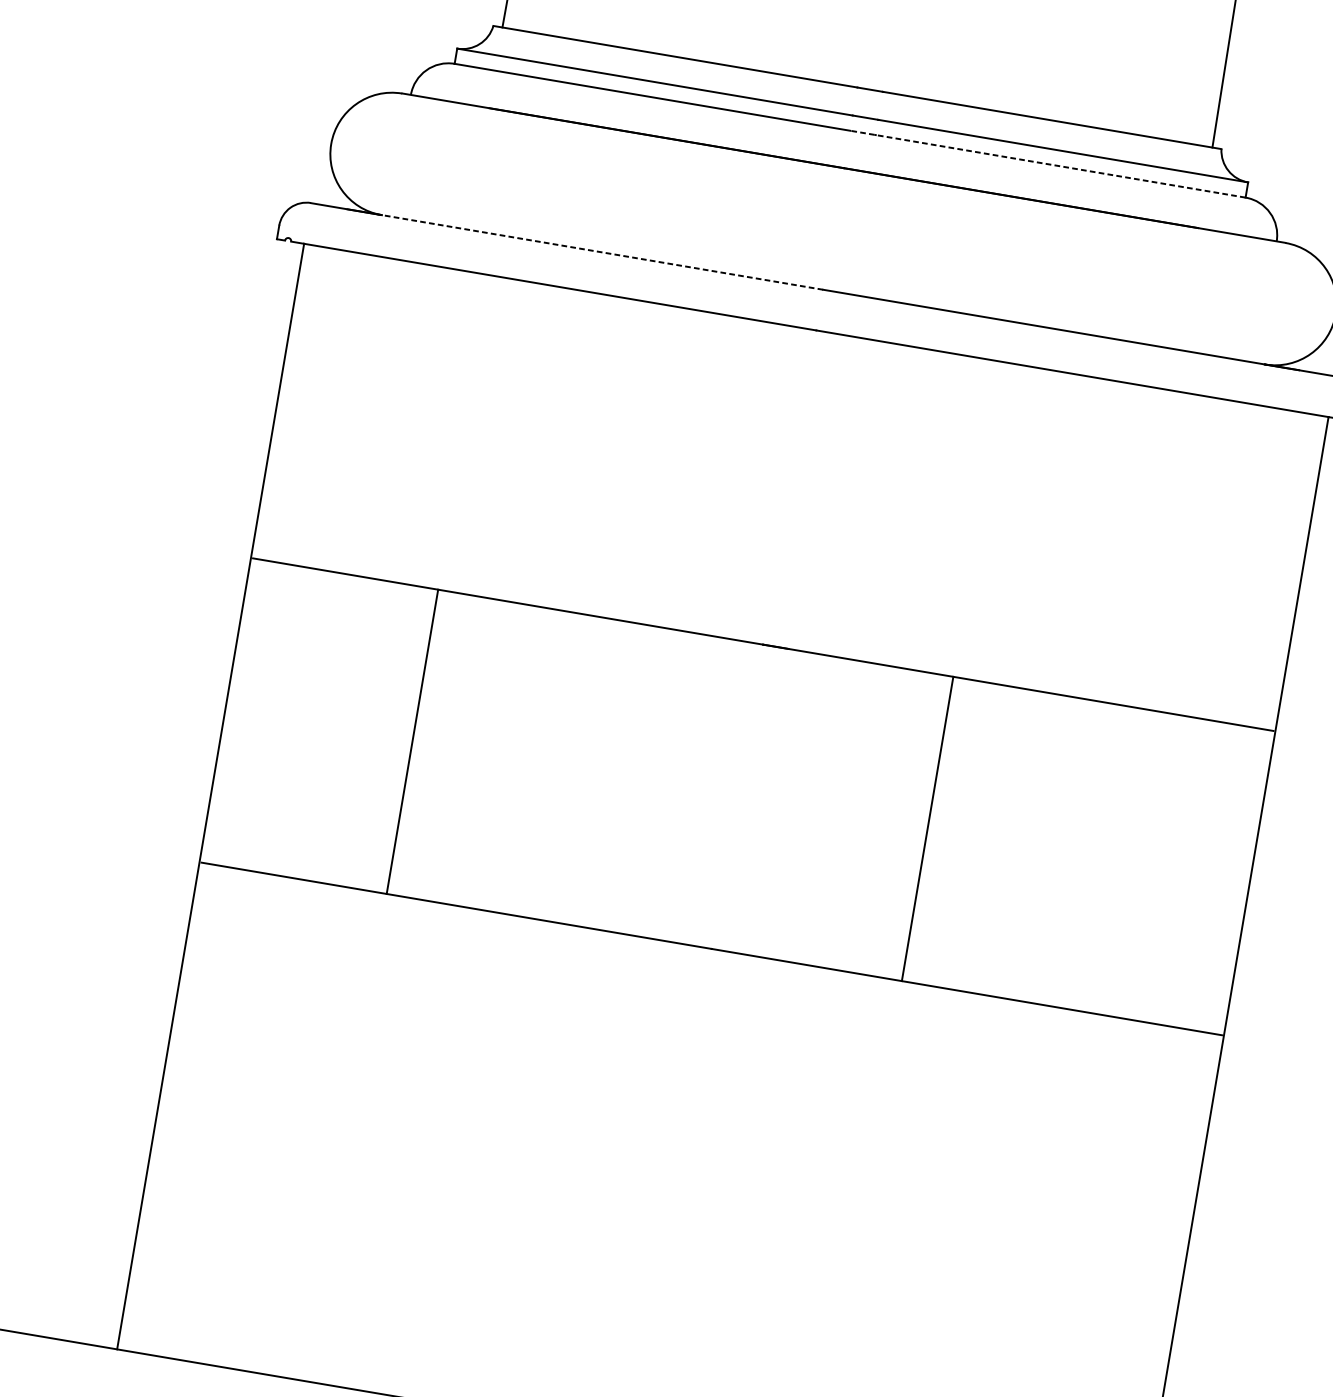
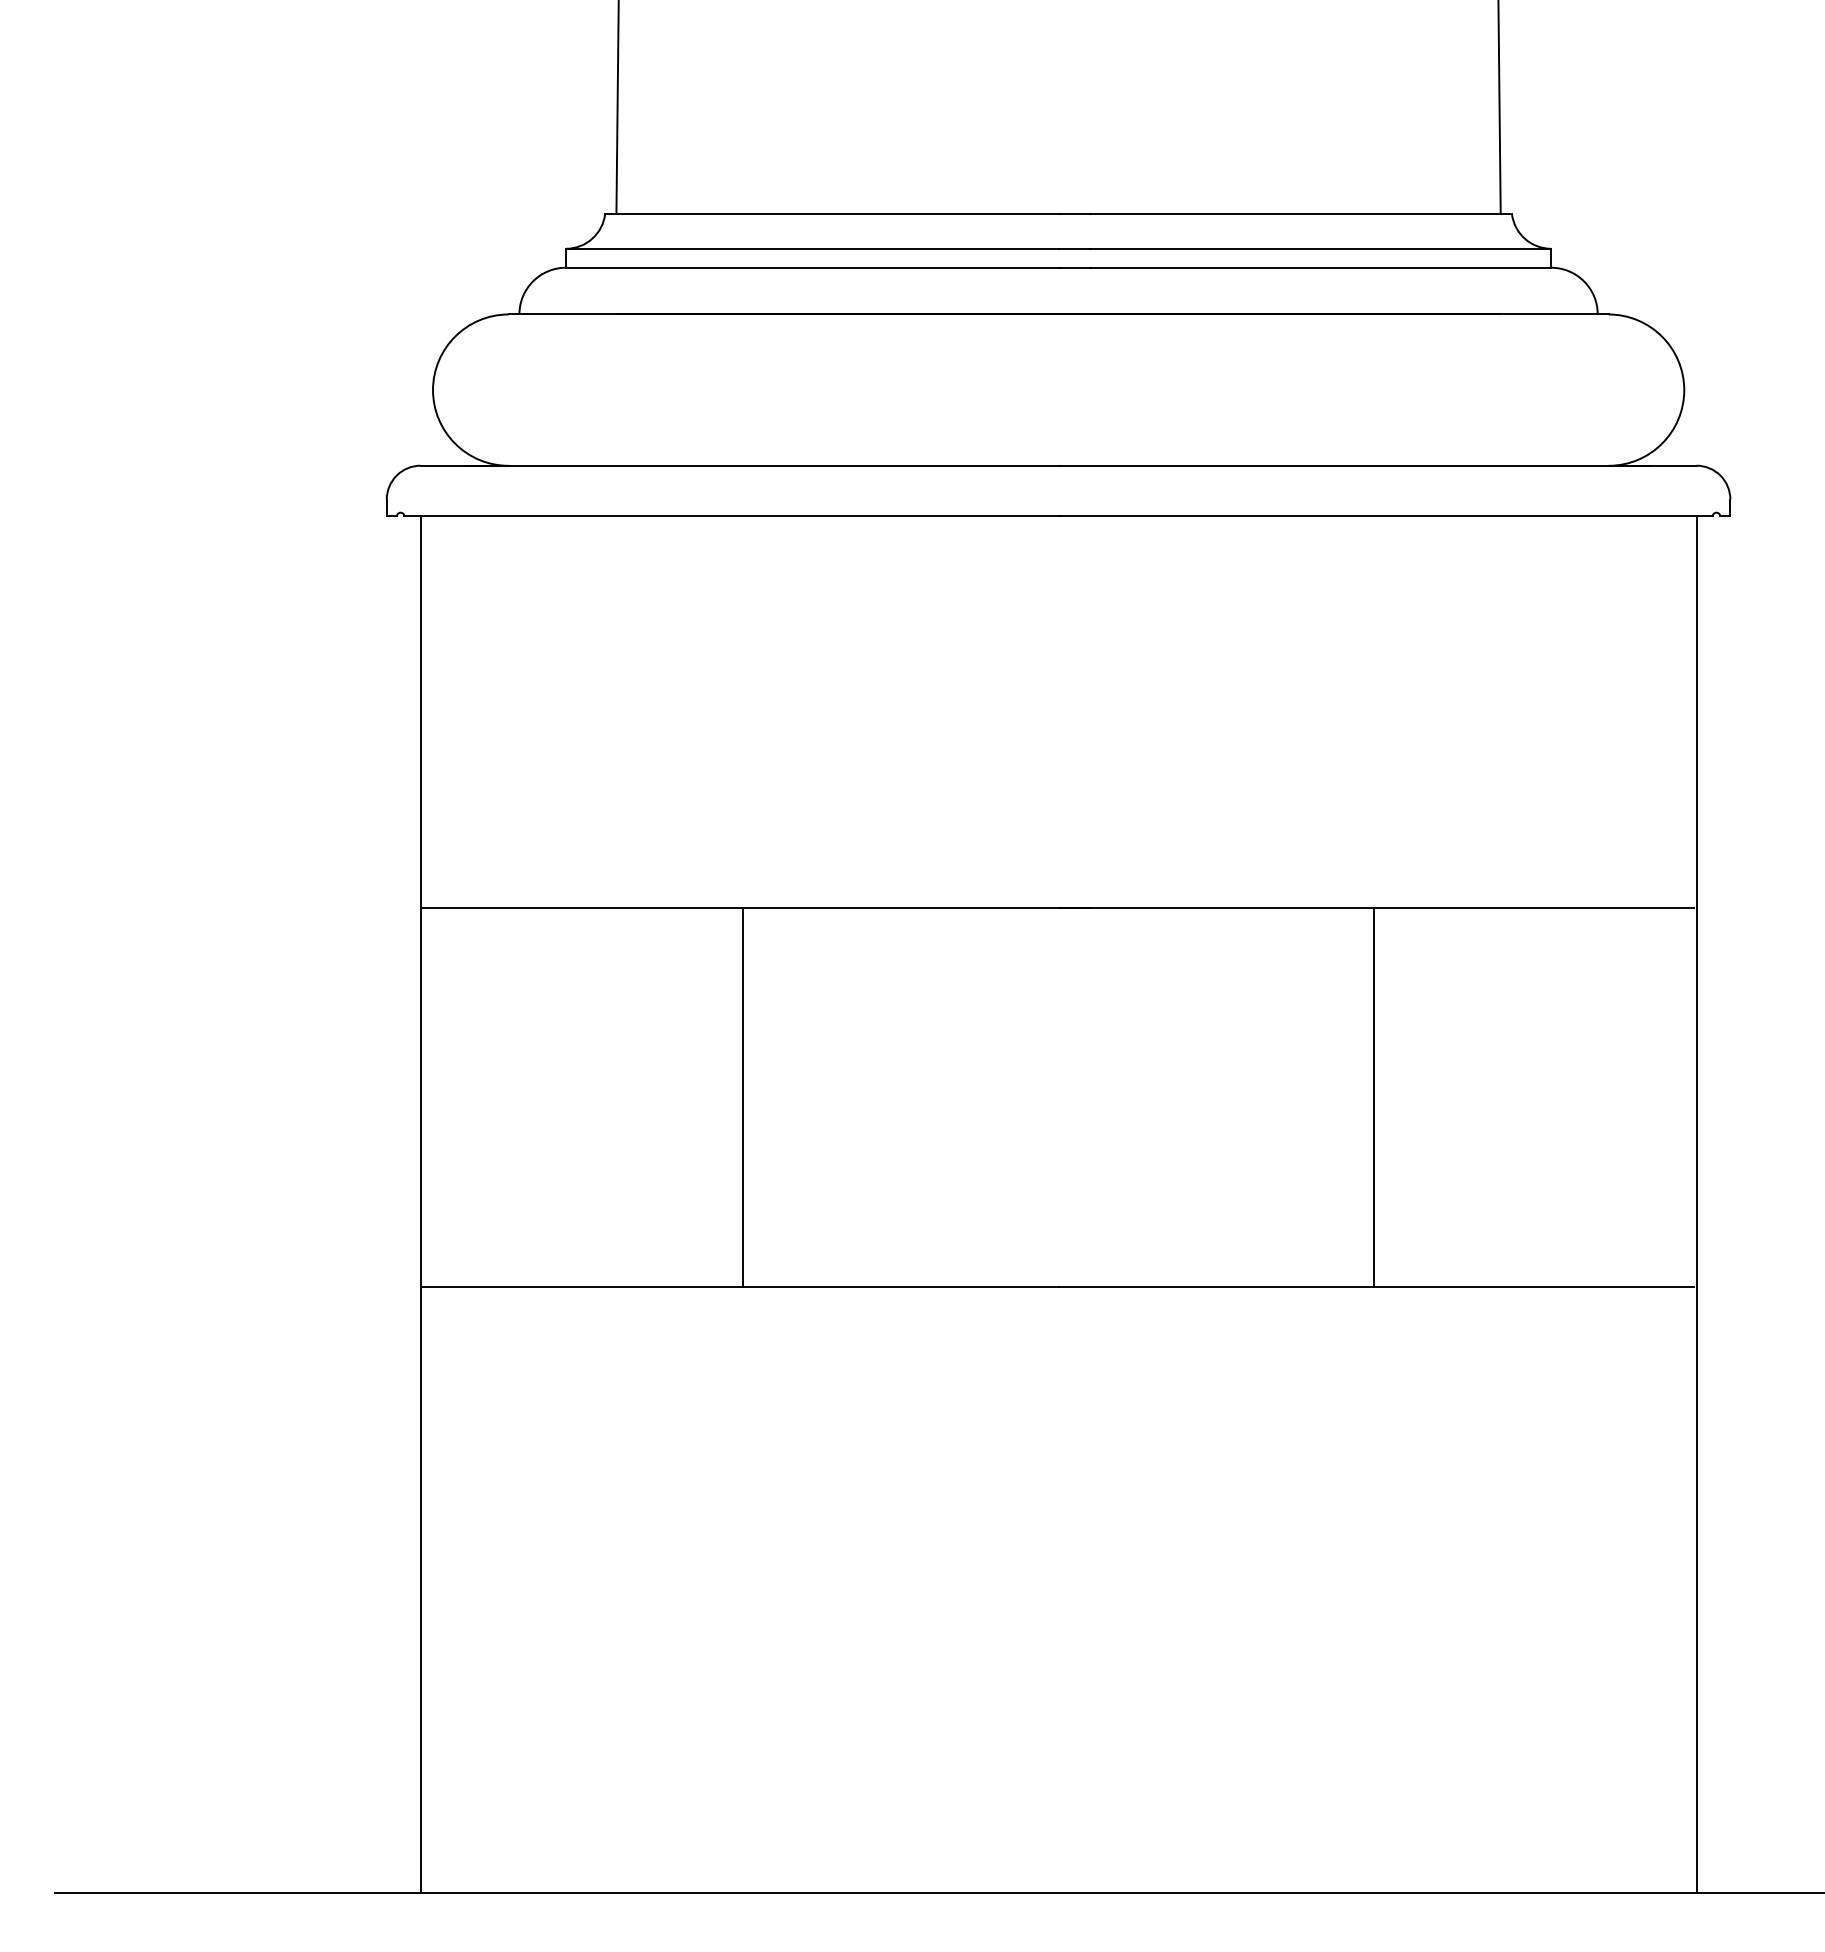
line: (1047, 163) -> (1304, 267), dashed -> solid
line: (602, 252) -> (783, 465), dashed -> solid
line: (412, 741) -> (742, 1096), moved
line: (927, 828) -> (1374, 1096), moved

